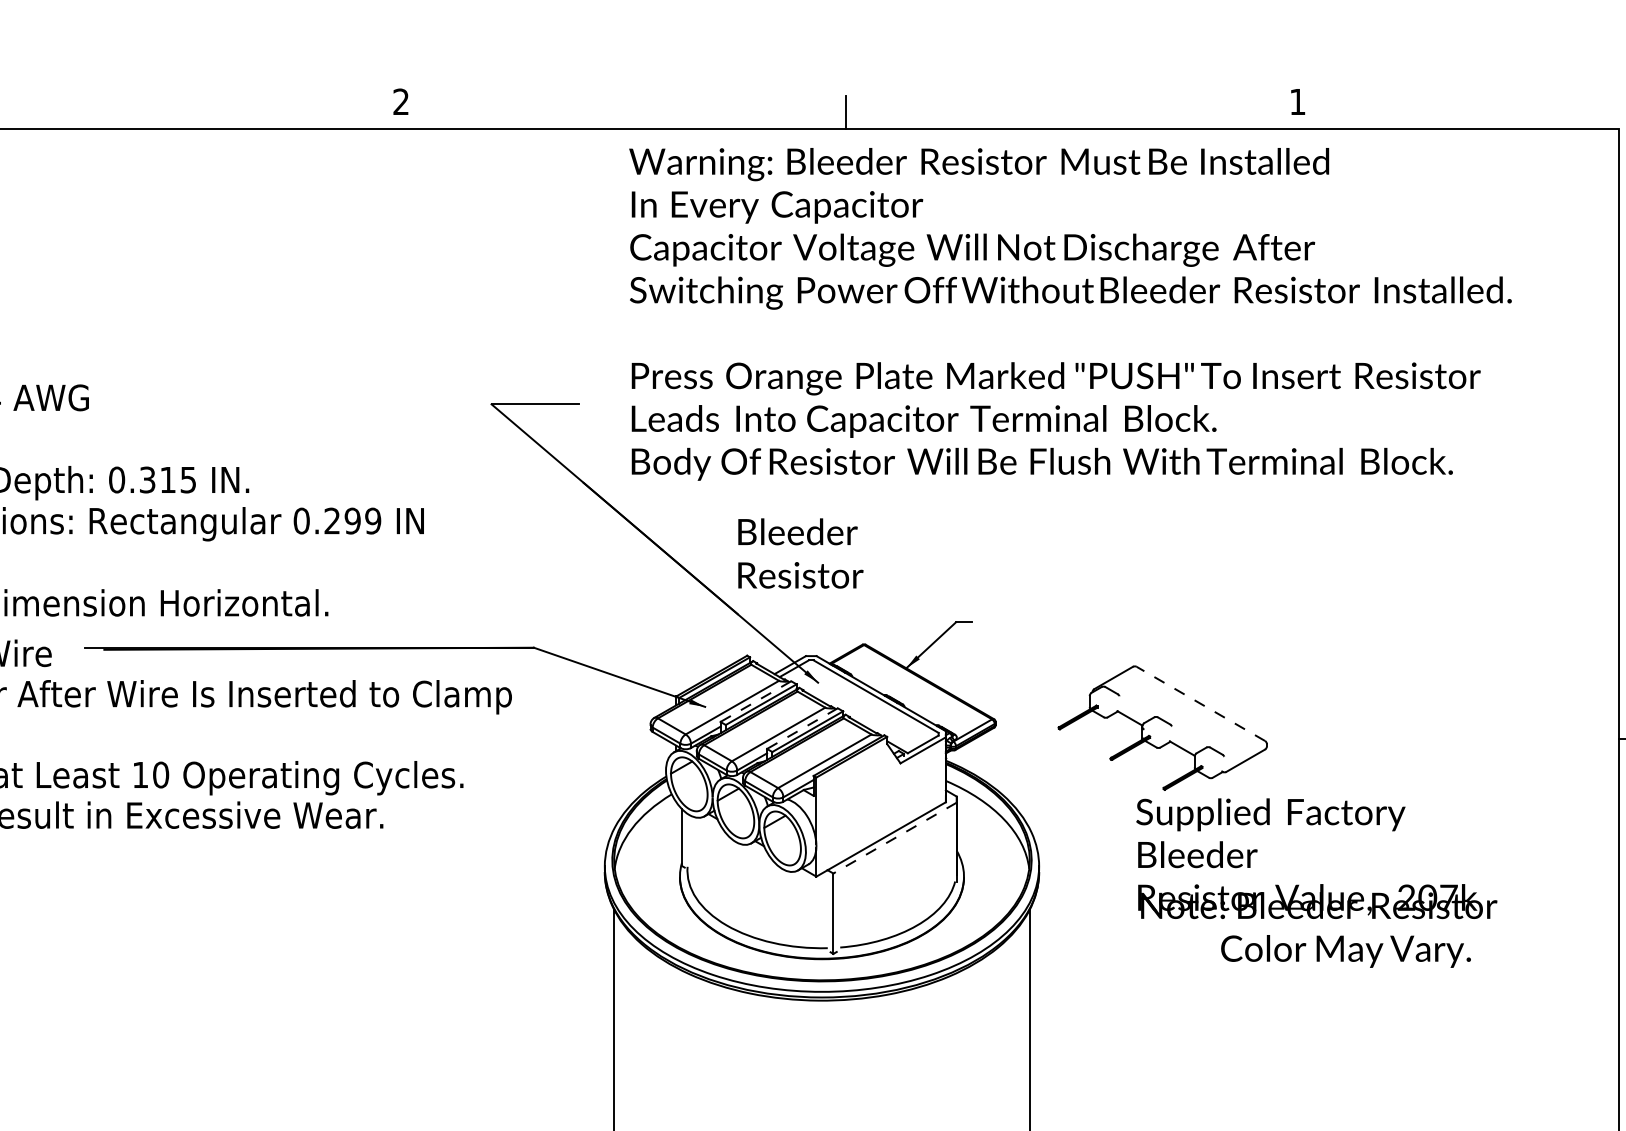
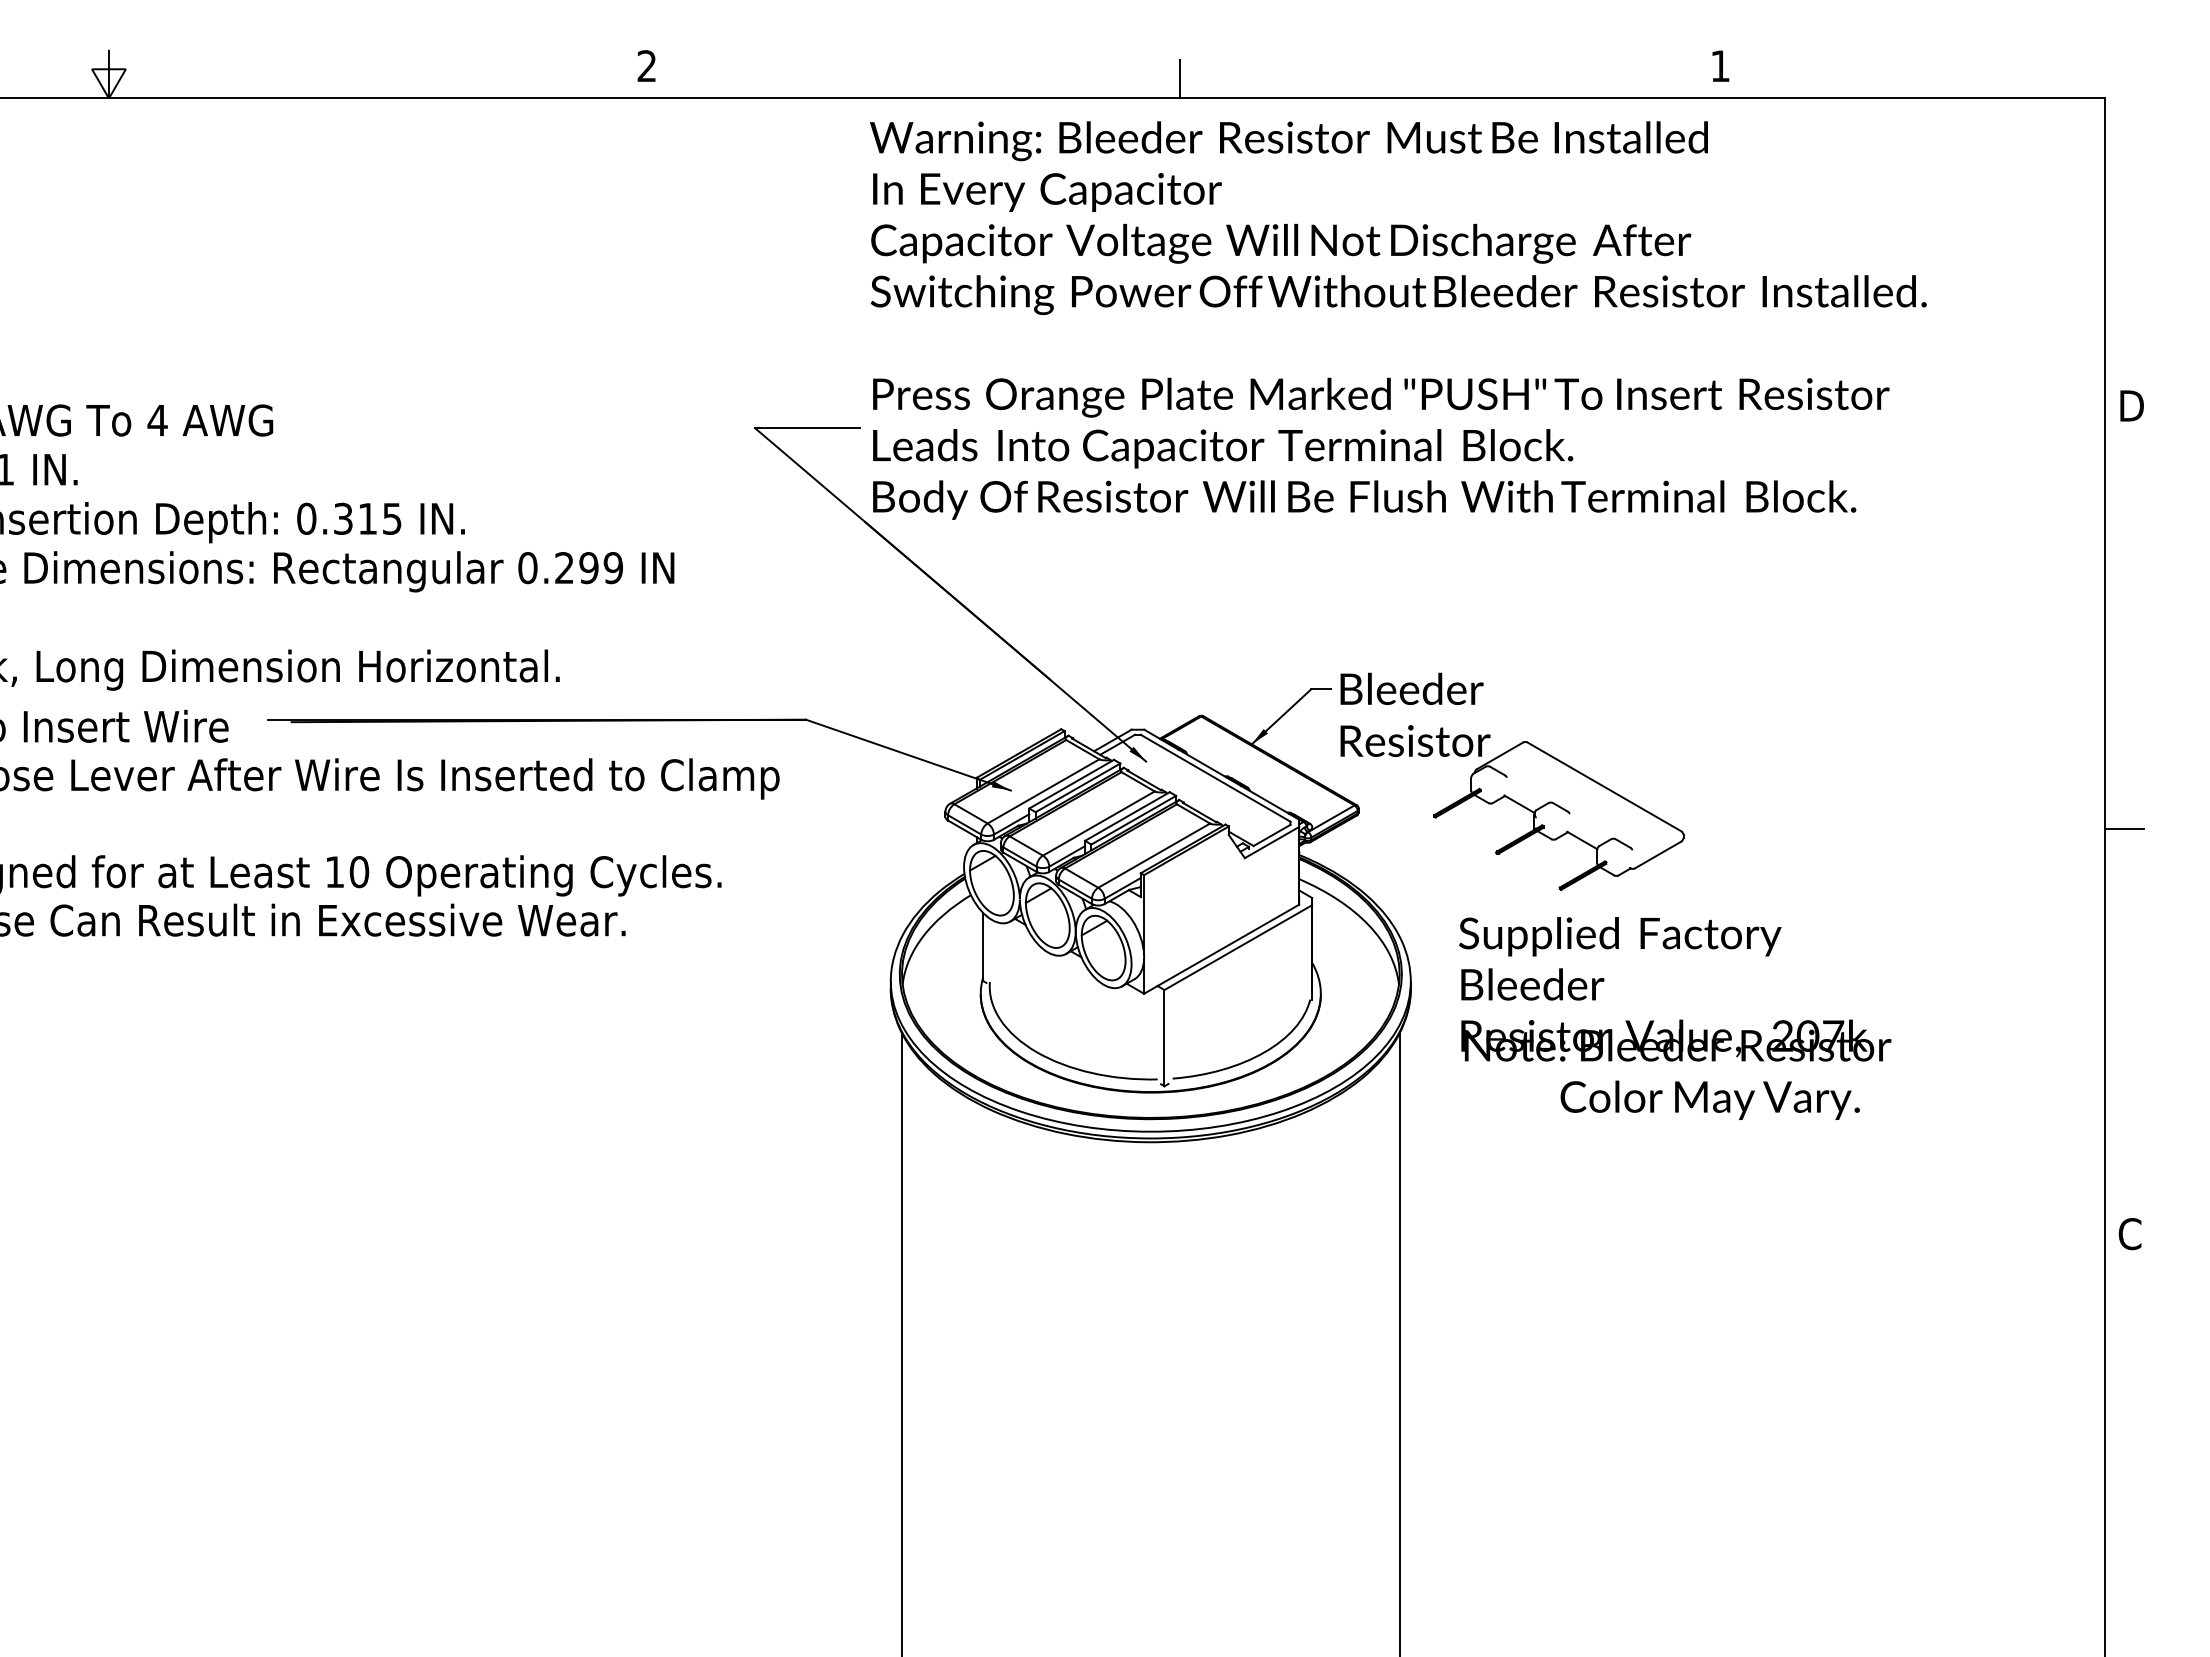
text: (1070, 314) -> (1398, 320), moved
text: (800, 553) -> (1415, 714), moved
line: (755, 701) -> (1071, 784), dashed -> solid
line: (1200, 703) -> (1604, 786), dashed -> solid
line: (802, 728) -> (1127, 816), dashed -> solid
line: (894, 838) -> (1237, 947), dashed -> solid
text: (1317, 883) -> (1675, 1018), moved

